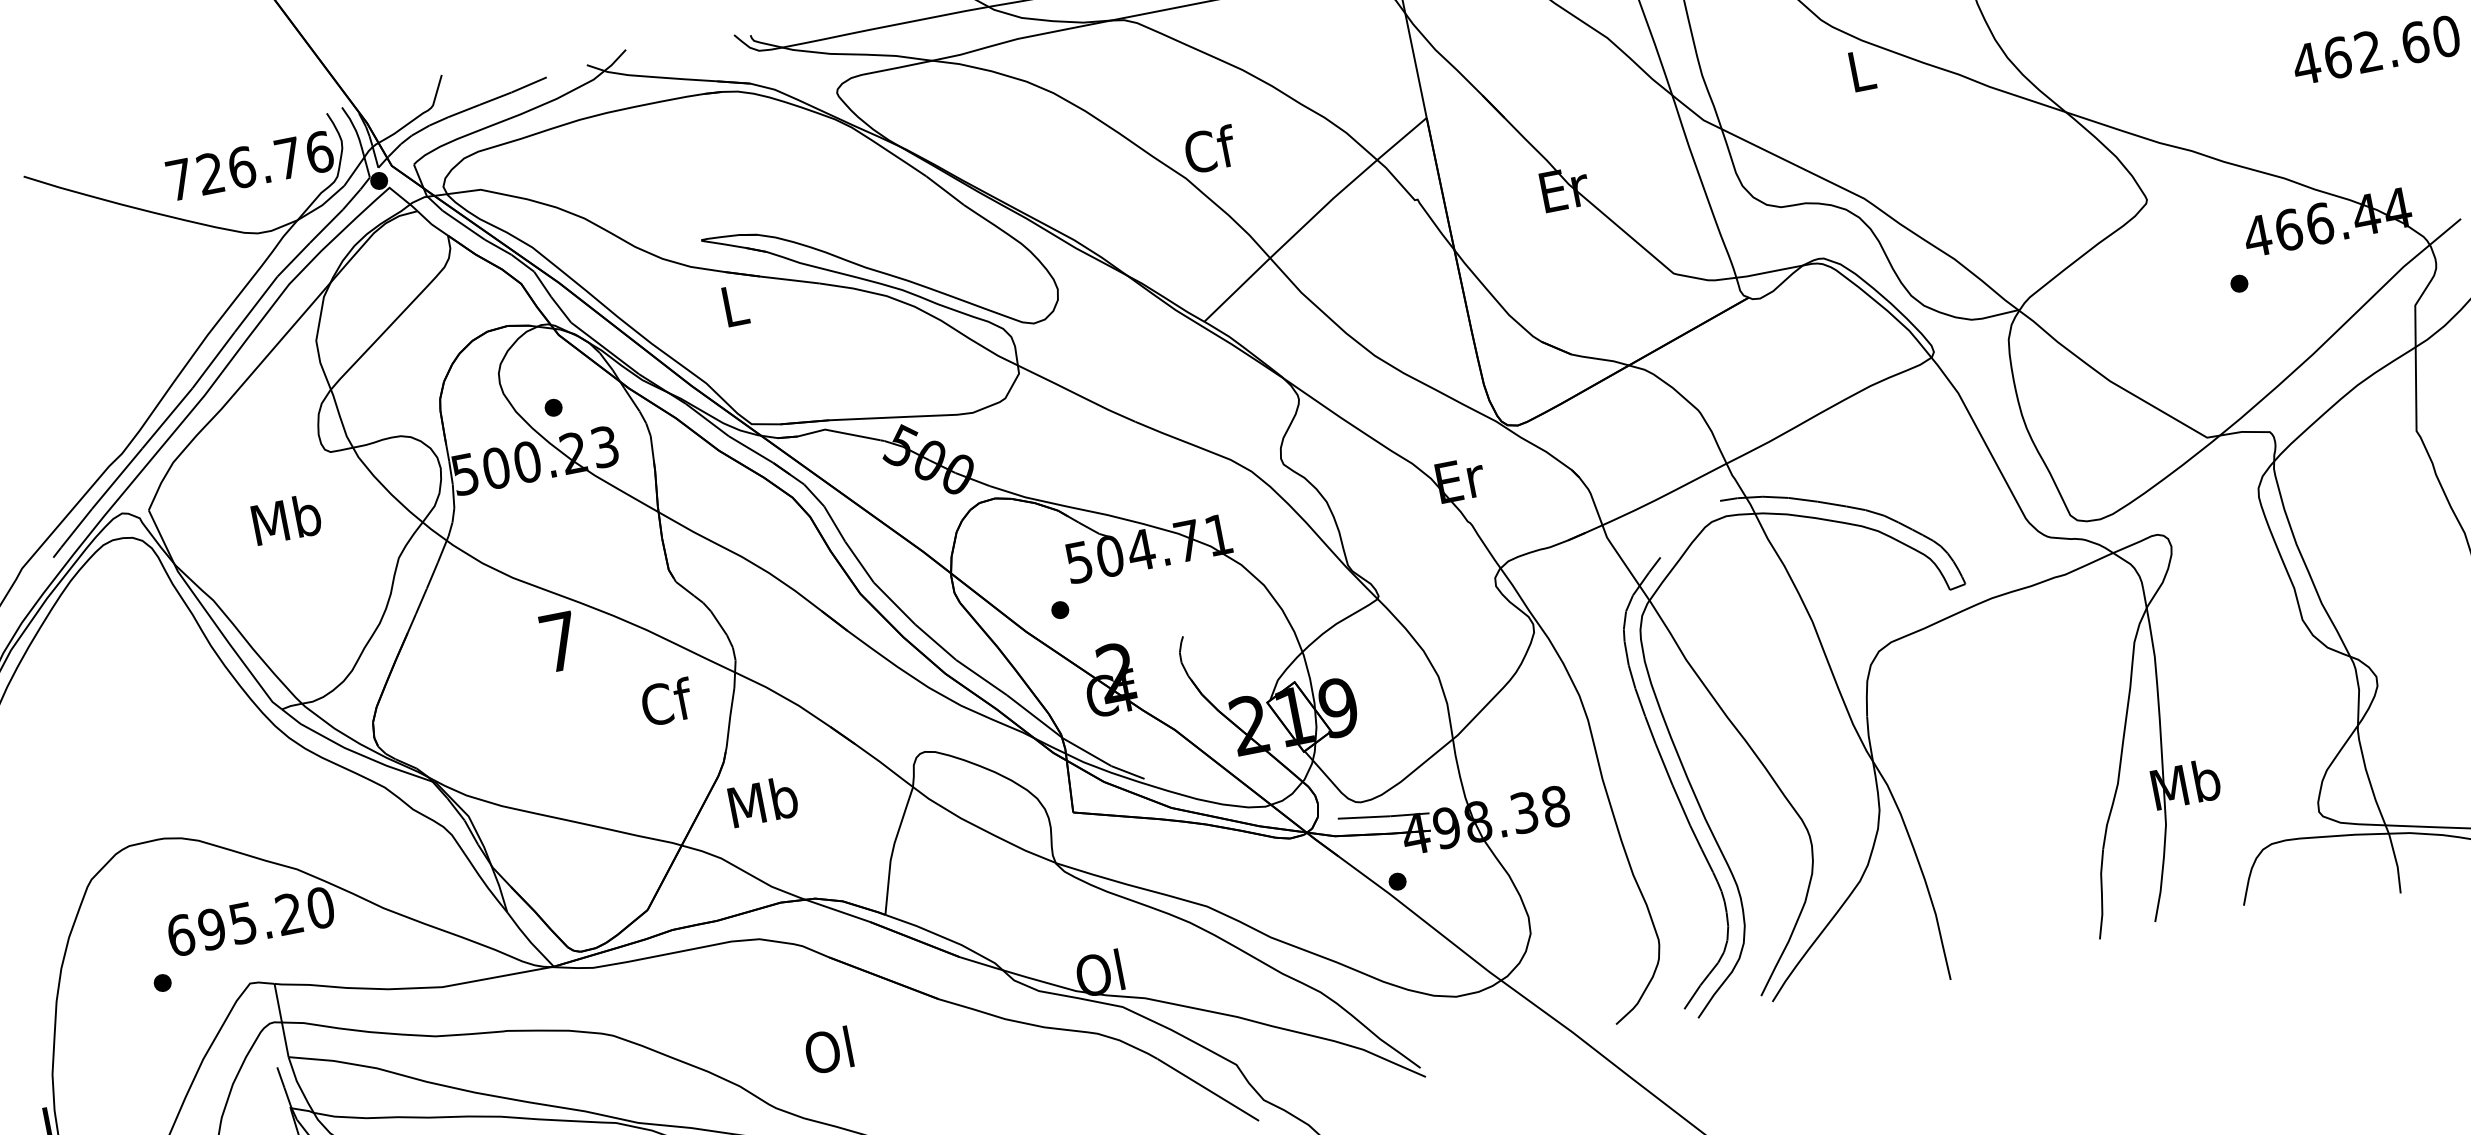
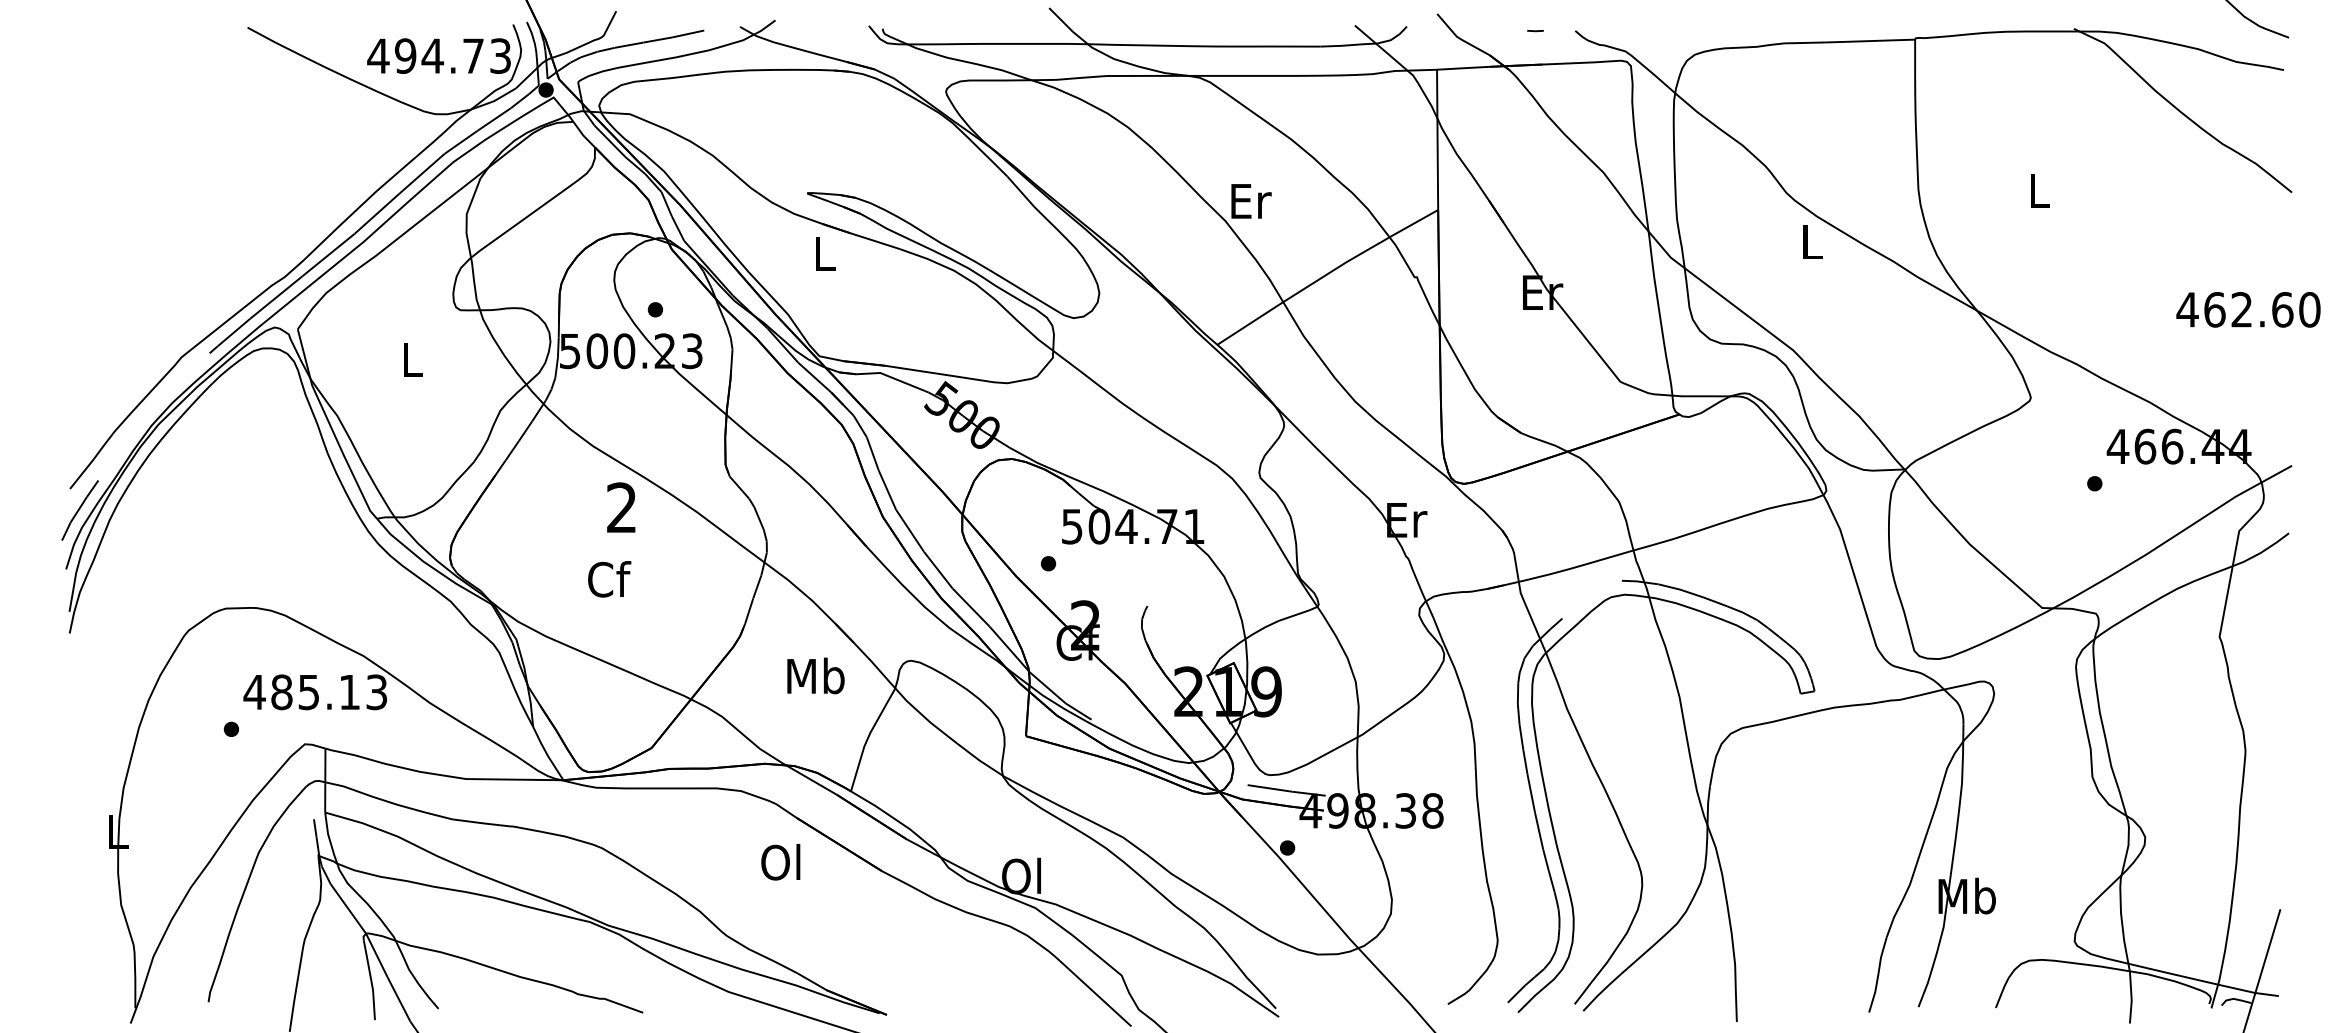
text: (1209, 149) -> (1250, 200), Cf -> Er
text: (249, 165) -> (439, 55), 726.76 -> 494.73
text: (286, 519) -> (412, 359), Mb -> L
text: (559, 641) -> (621, 507), 7 -> 2
text: (667, 702) -> (609, 579), moved
text: (762, 801) -> (815, 675), moved
text: (250, 921) -> (315, 692), 695.20 -> 485.13
text: (828, 1050) -> (780, 862), moved

